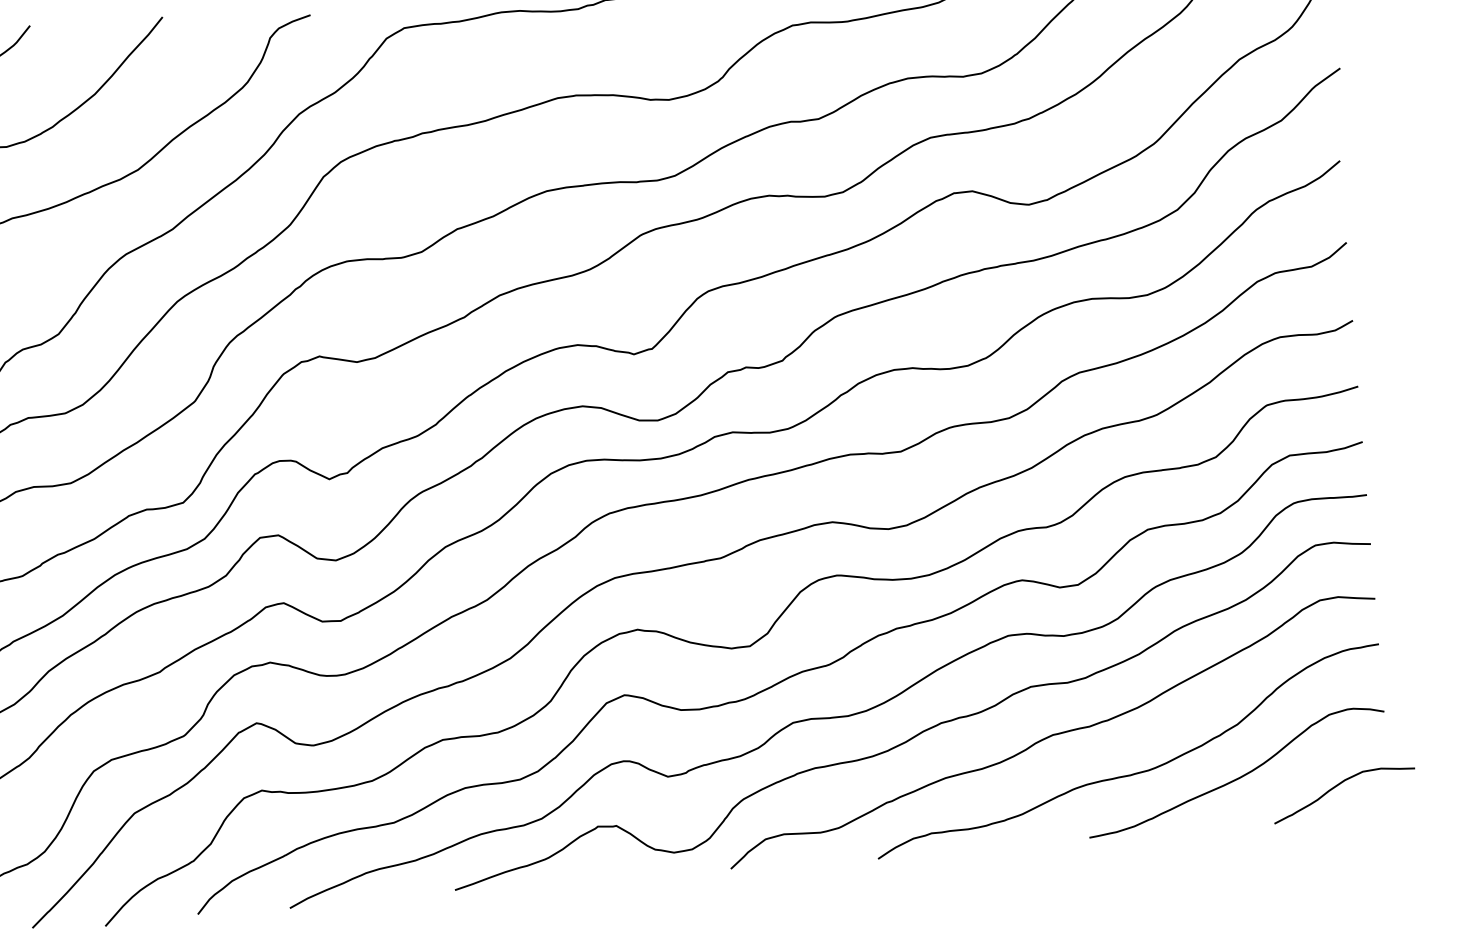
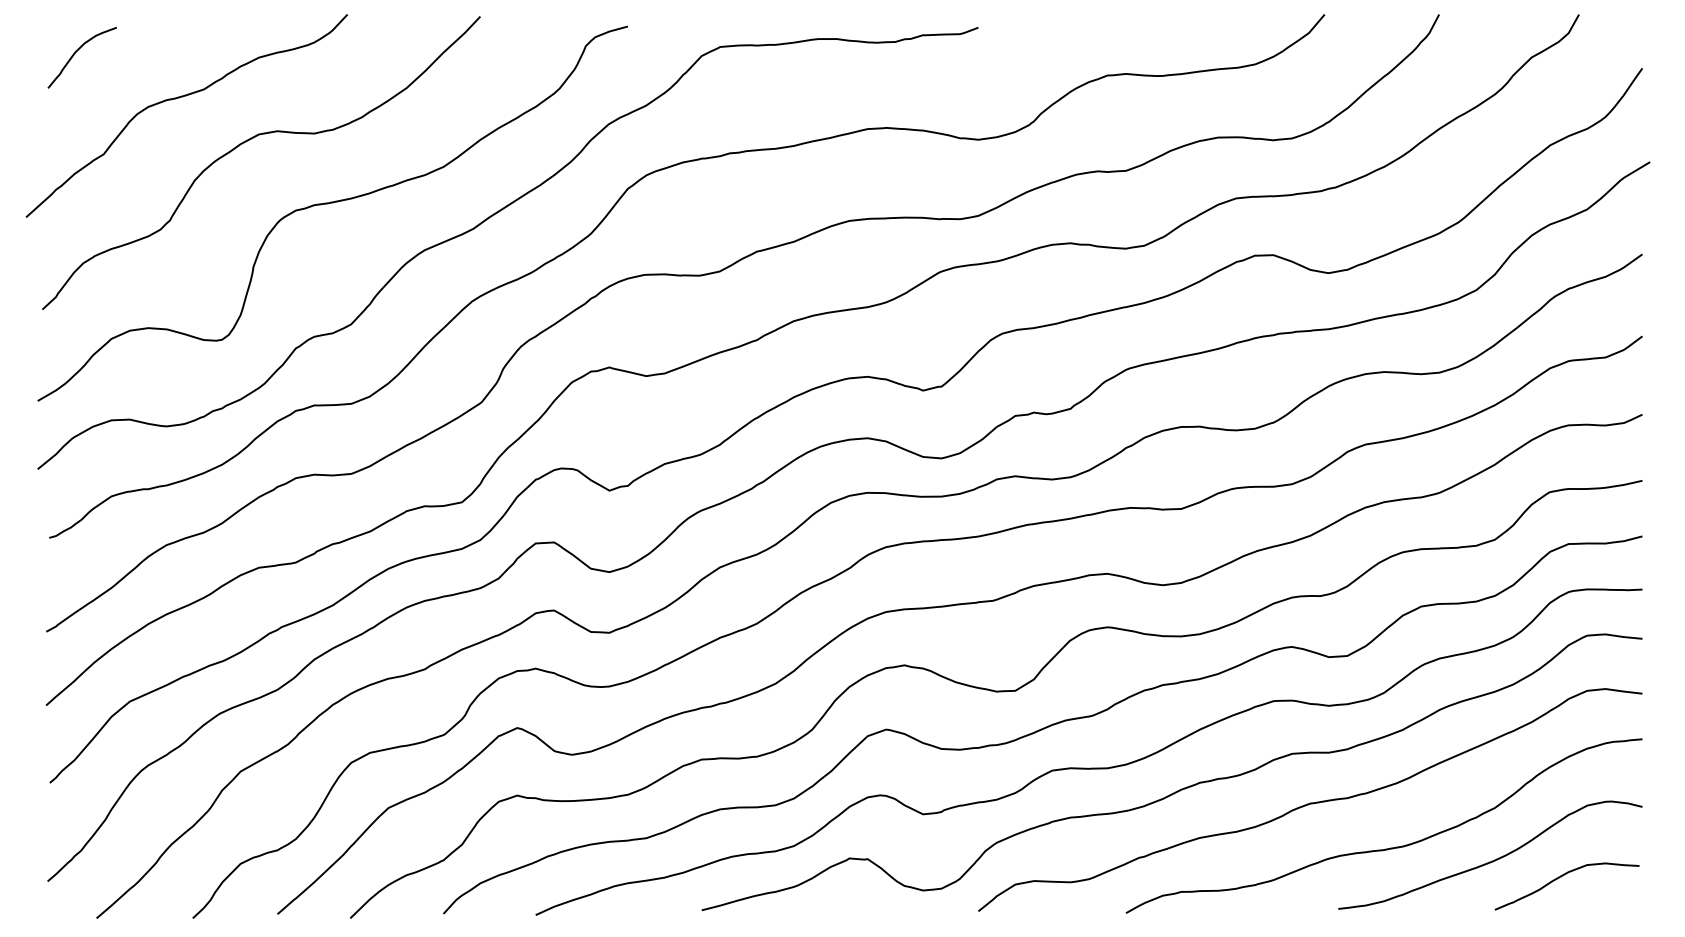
curve: (1338, 786) -> (1561, 877), moved

